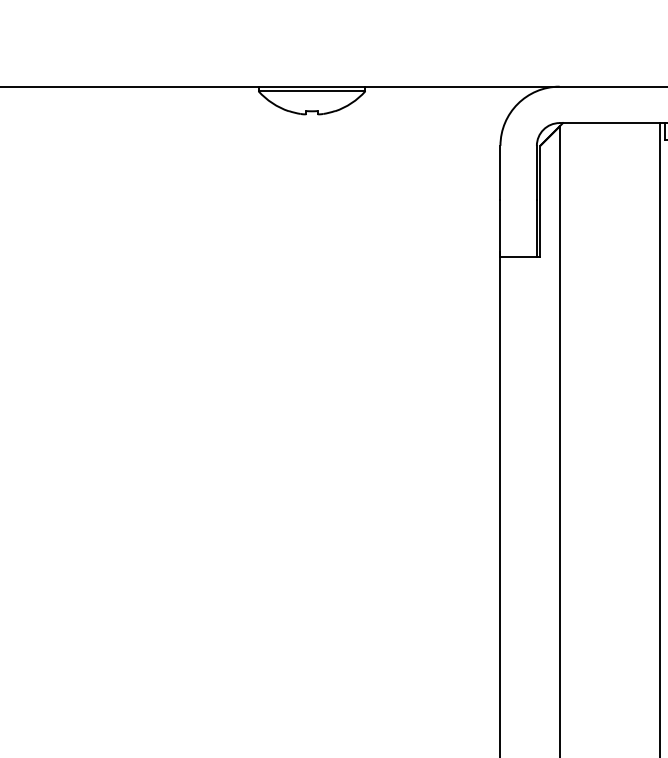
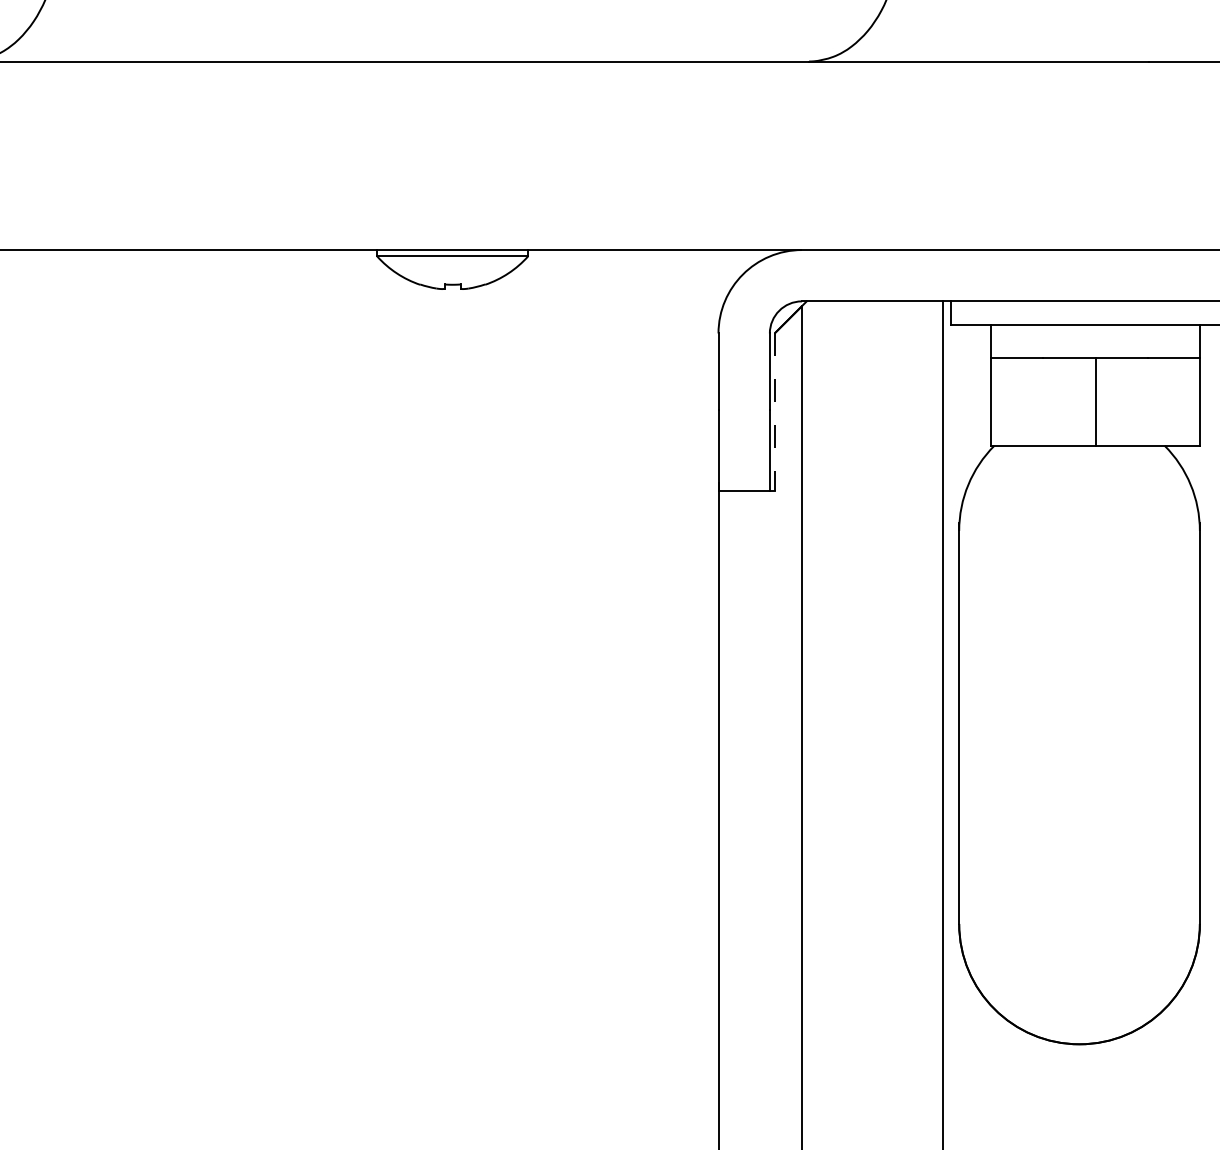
line: (540, 201) -> (774, 412), solid -> dashed

